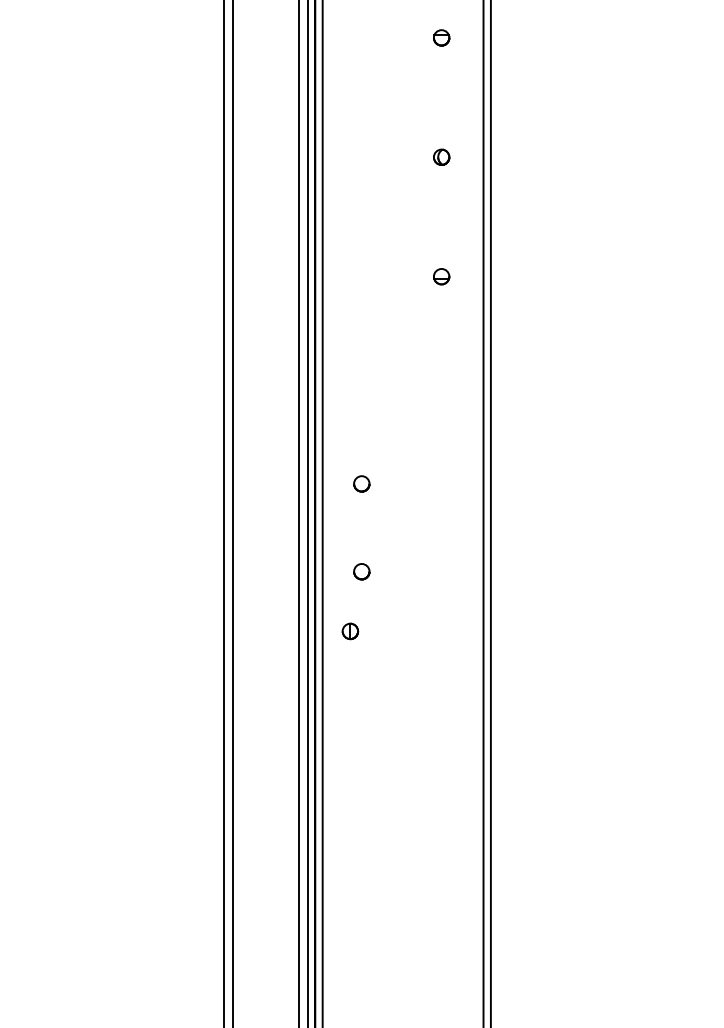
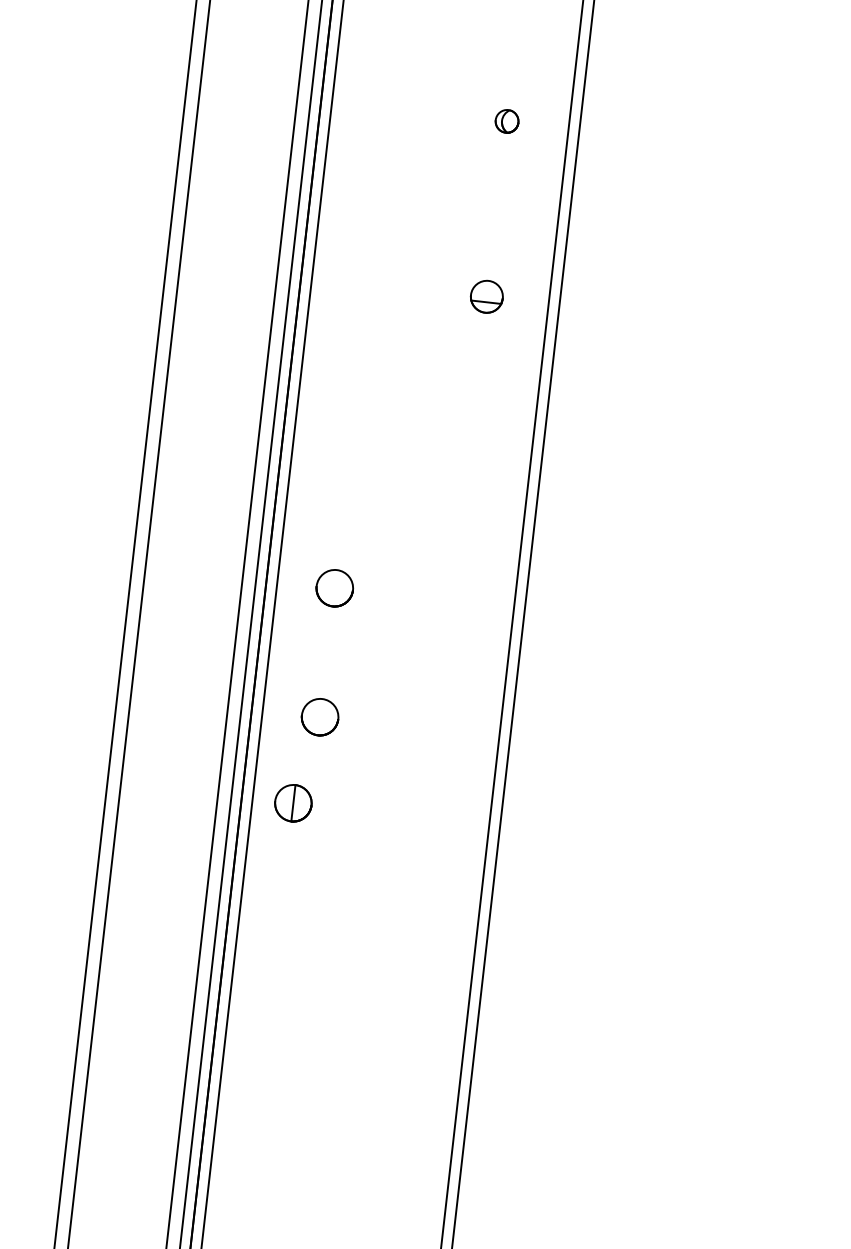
part: (441, 276) -> (486, 296), size x1.4
circle: (361, 483) -> (334, 587), size x1.6
circle: (361, 571) -> (319, 717), size x1.6
part: (350, 631) -> (293, 803), size x1.6

